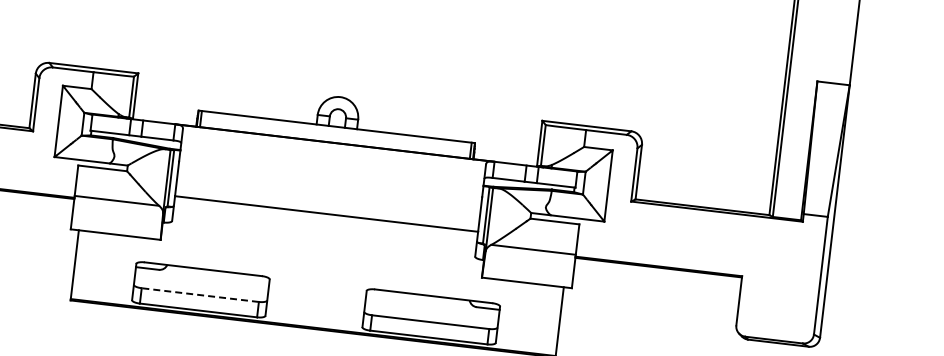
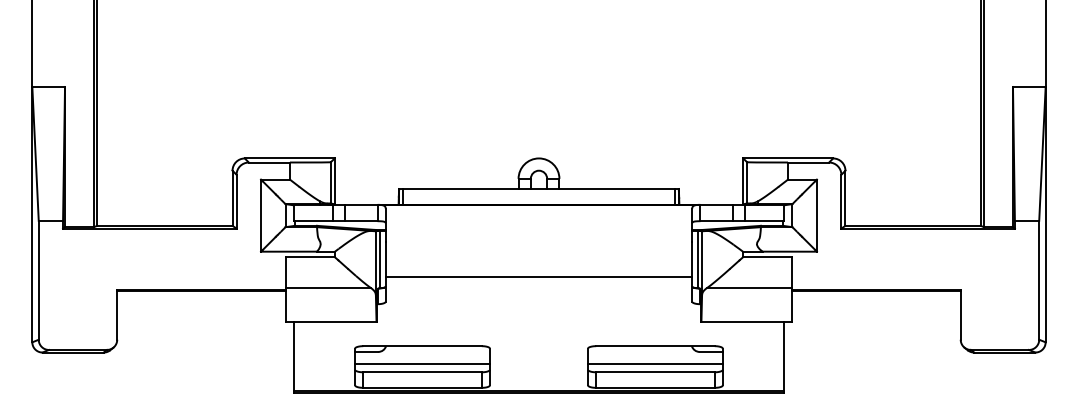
line: (201, 287) -> (422, 364), added
line: (200, 295) -> (422, 372), dashed -> solid
line: (431, 314) -> (655, 364), added

